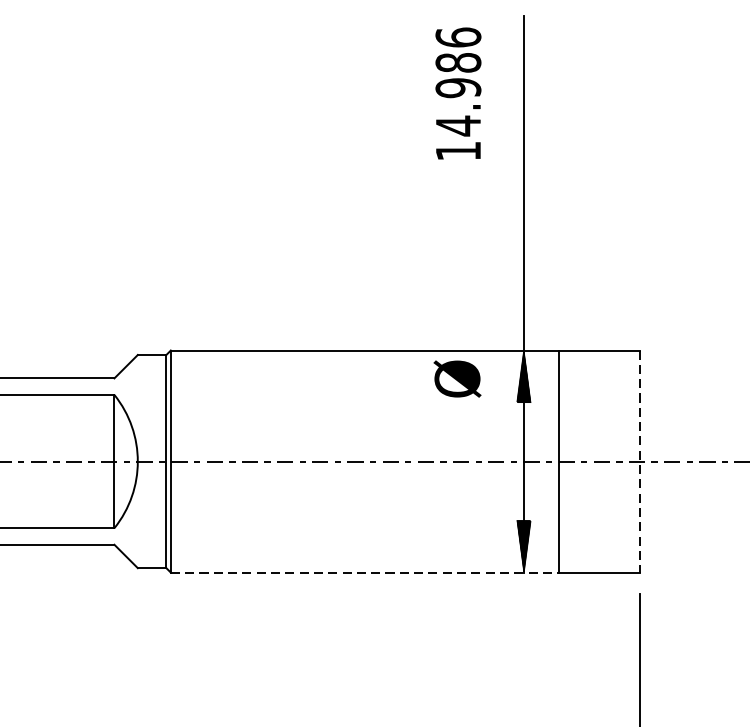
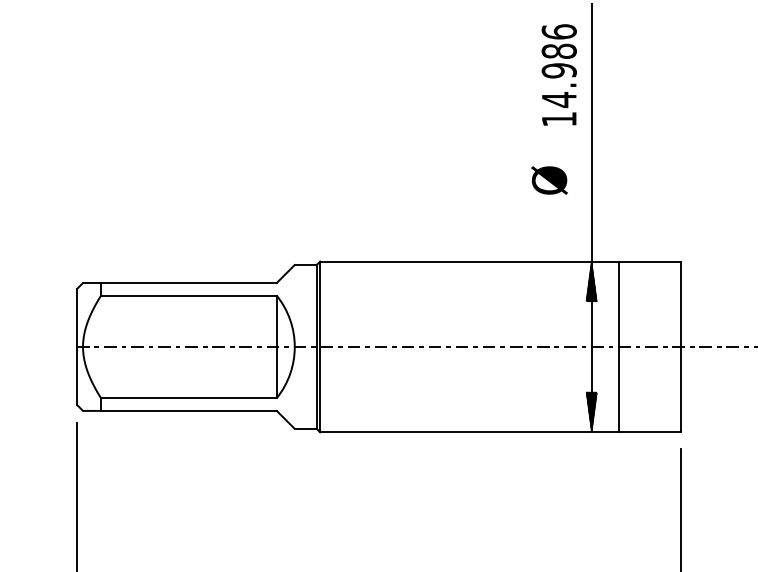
text: (457, 92) -> (558, 74), moved
text: (457, 379) -> (549, 180), moved
line: (639, 462) -> (680, 347), dashed -> solid
line: (365, 572) -> (469, 432), dashed -> solid

